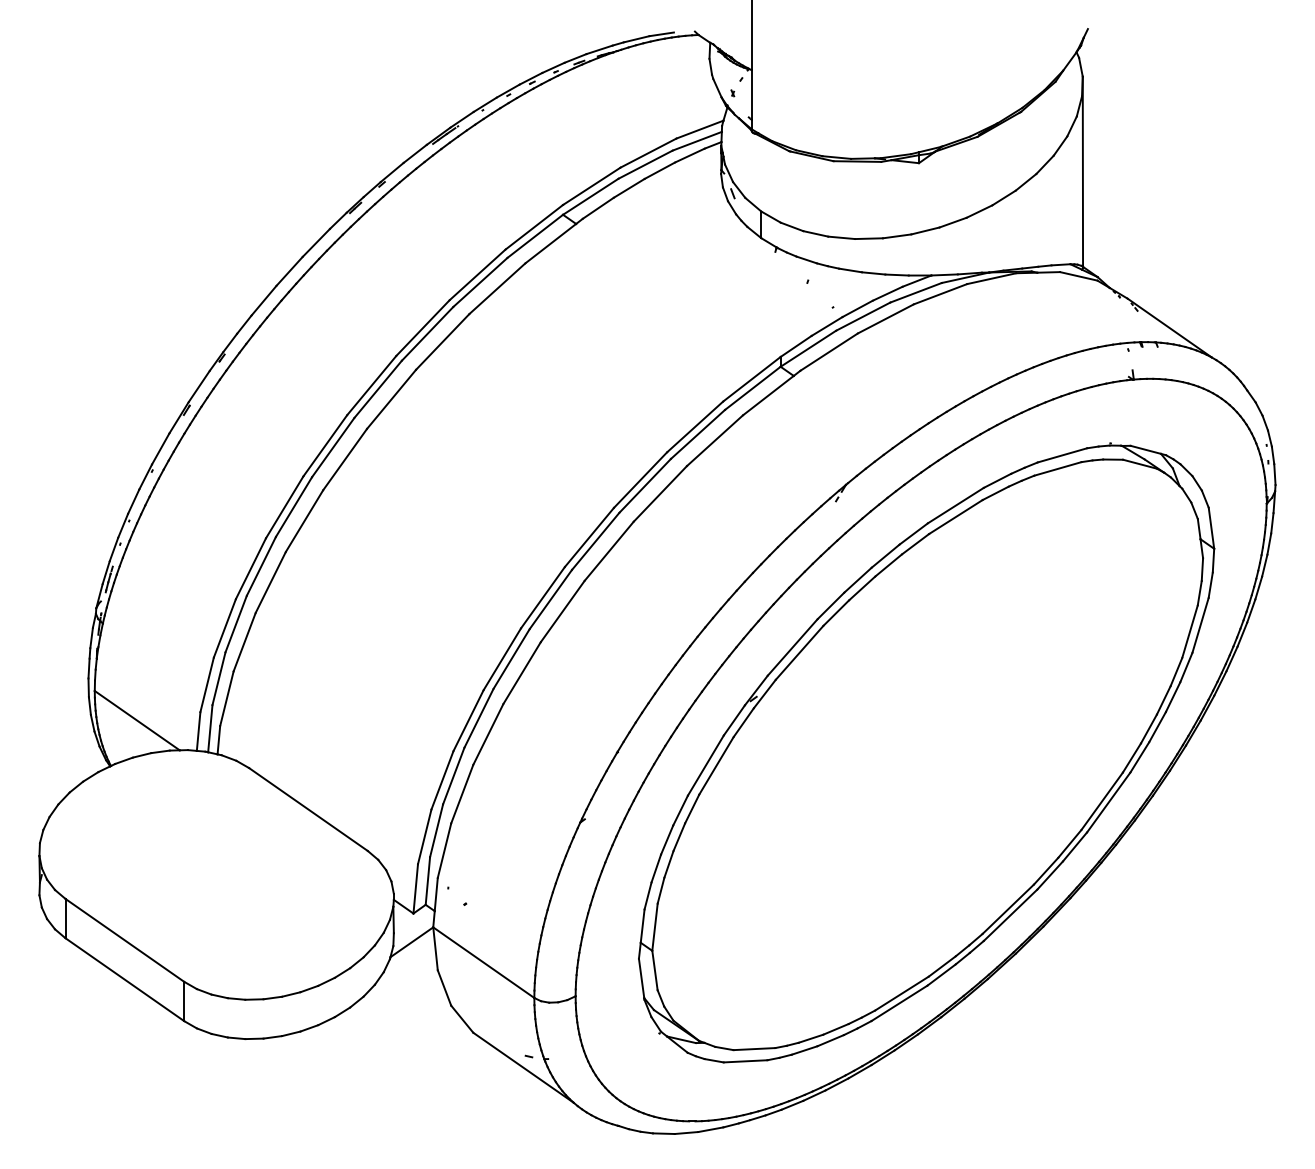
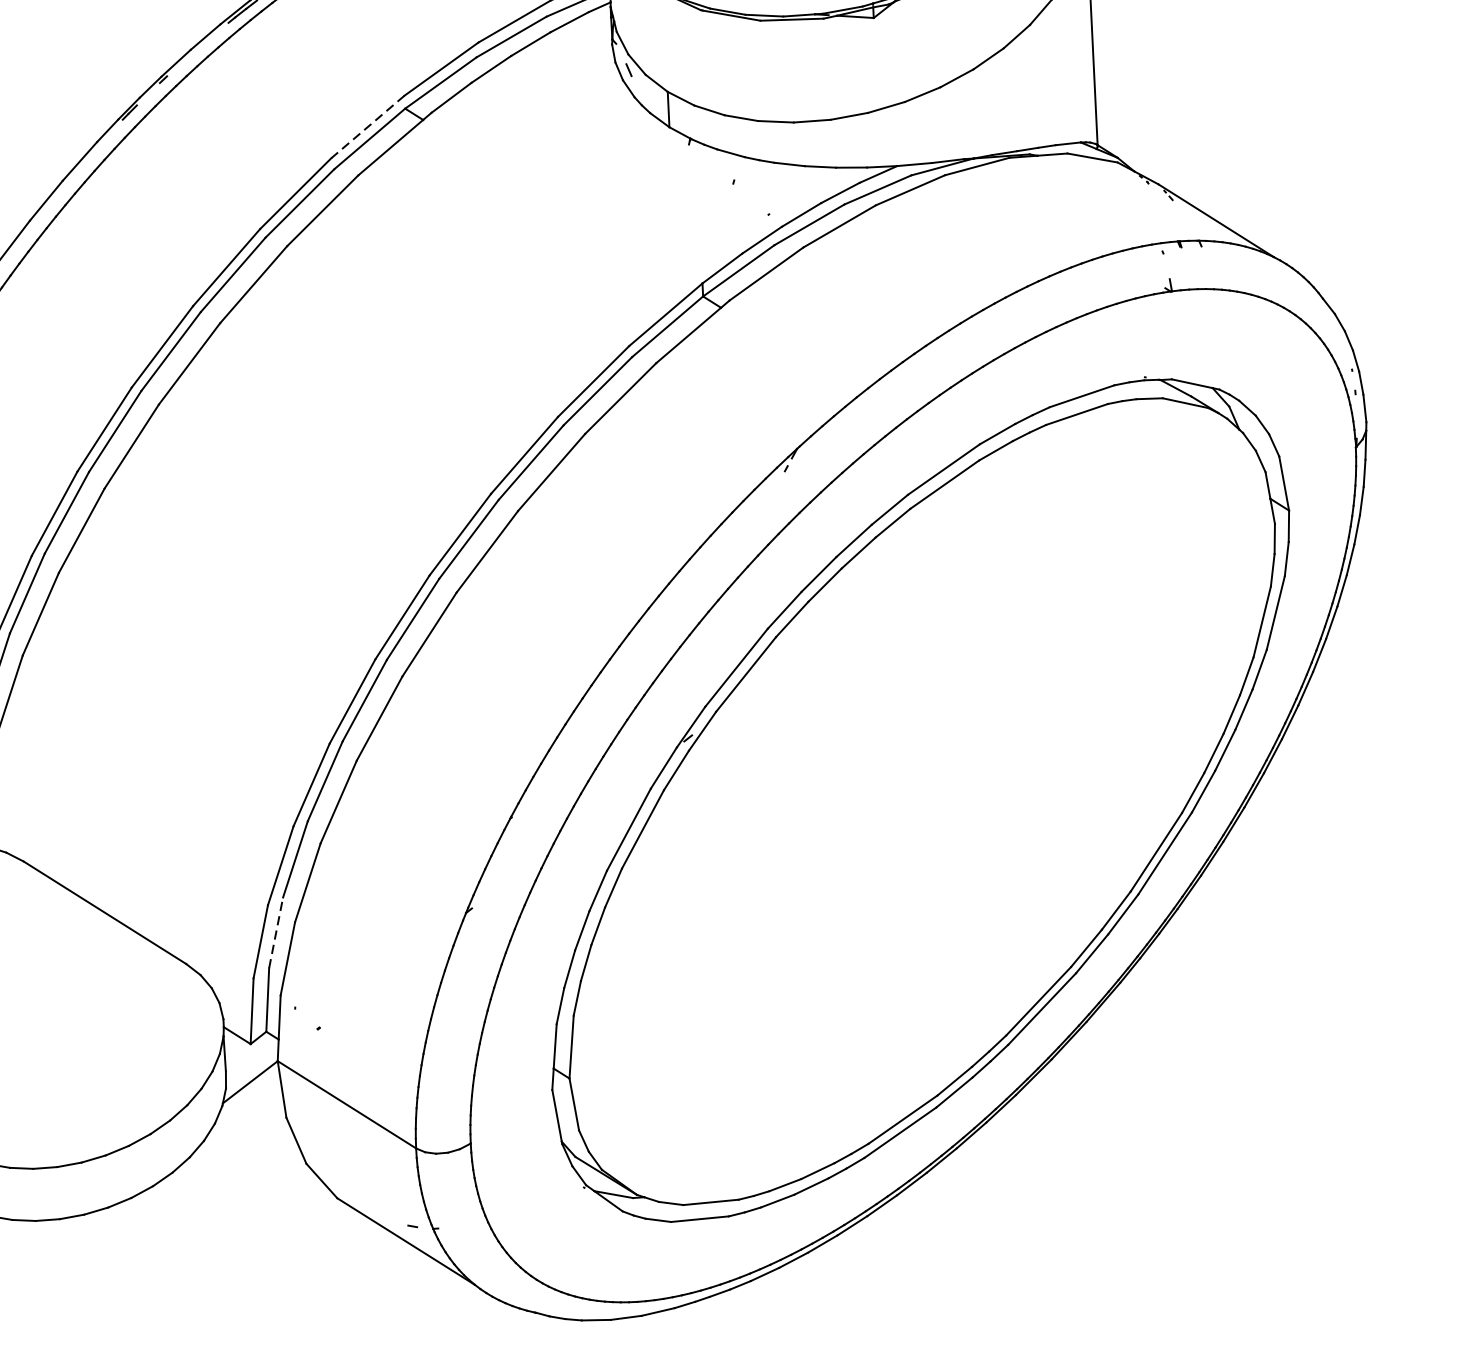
line: (533, 227) -> (366, 127), solid -> dashed
line: (436, 830) -> (275, 932), solid -> dashed

